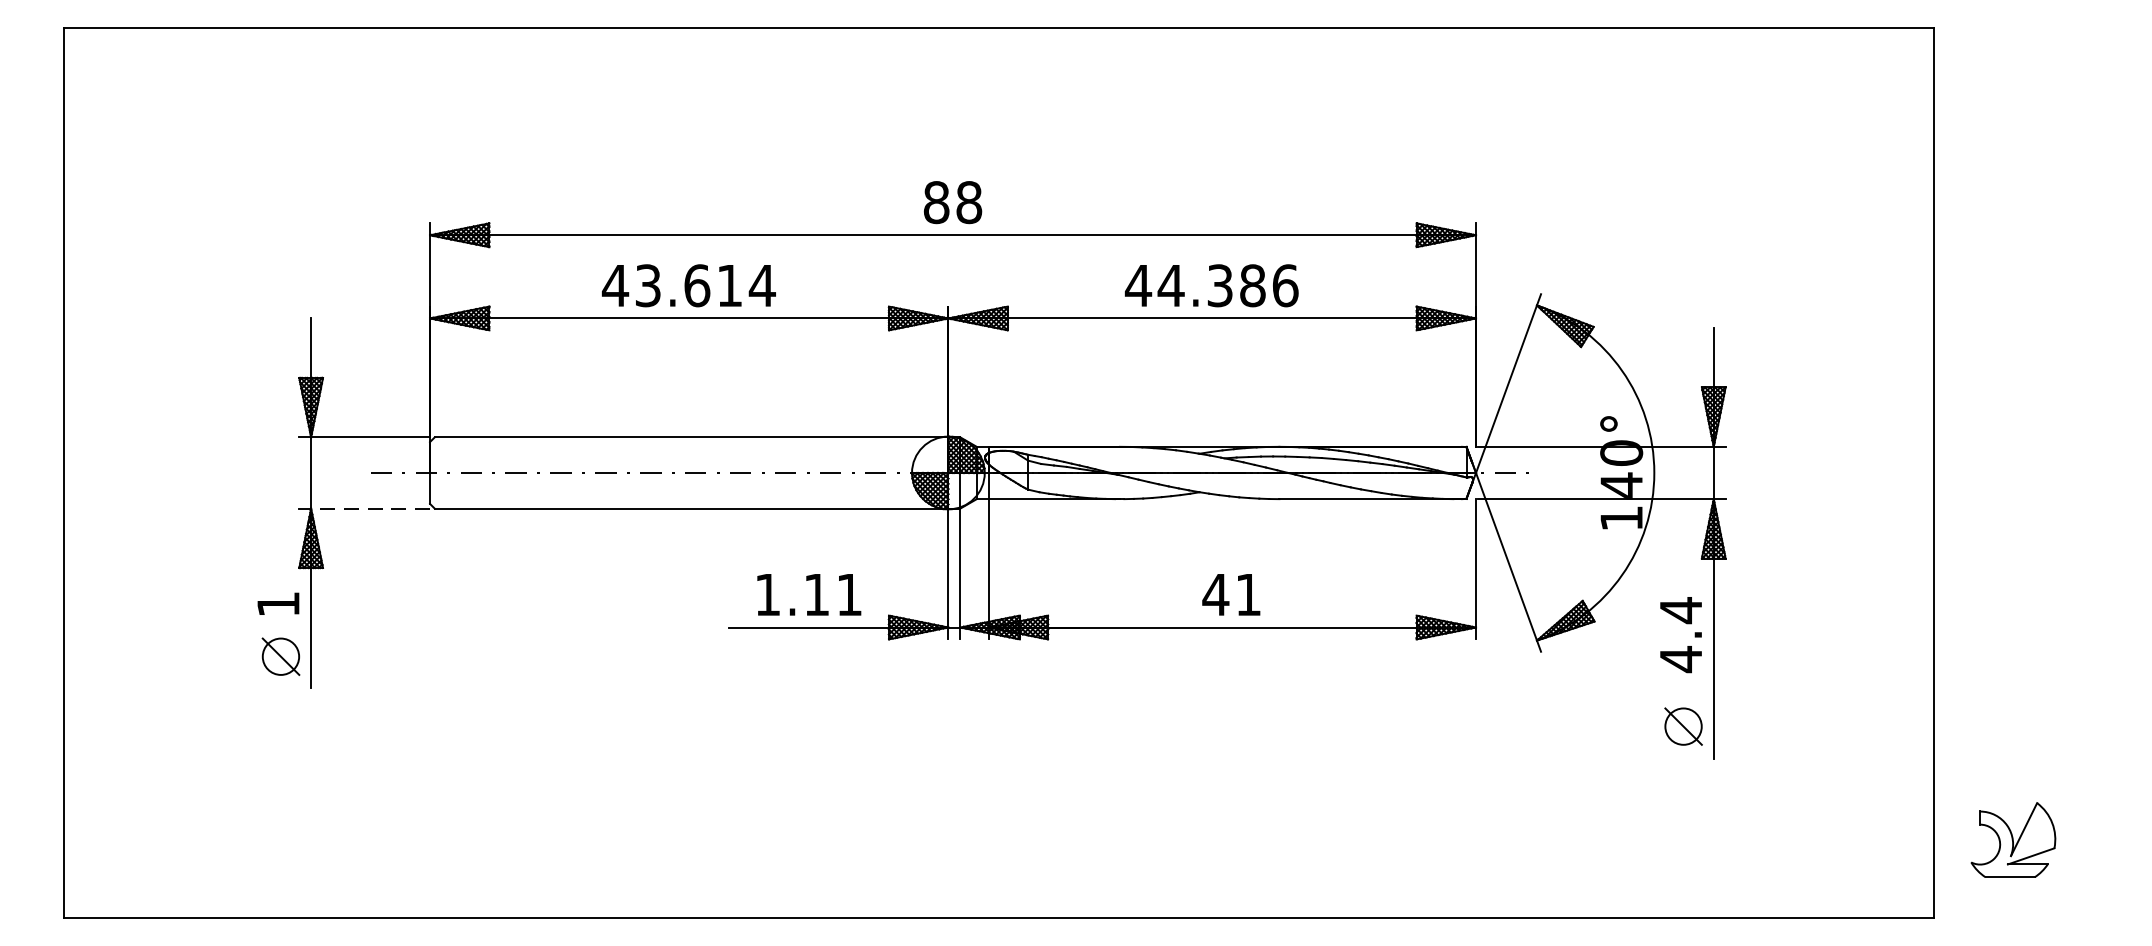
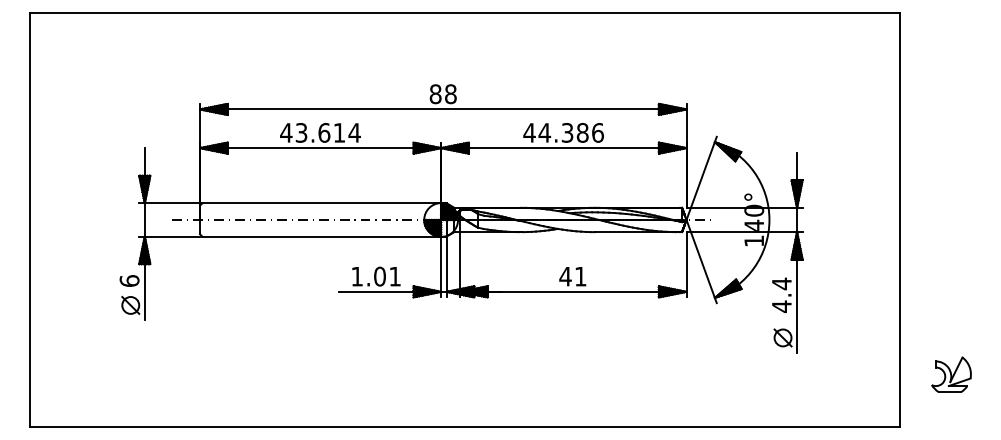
line: (370, 508) -> (172, 236), dashed -> solid
text: (815, 594) -> (379, 276), 1.11 -> 1.01
text: (278, 603) -> (129, 280), 1 -> 6
part: (2013, 839) -> (951, 374), moved

